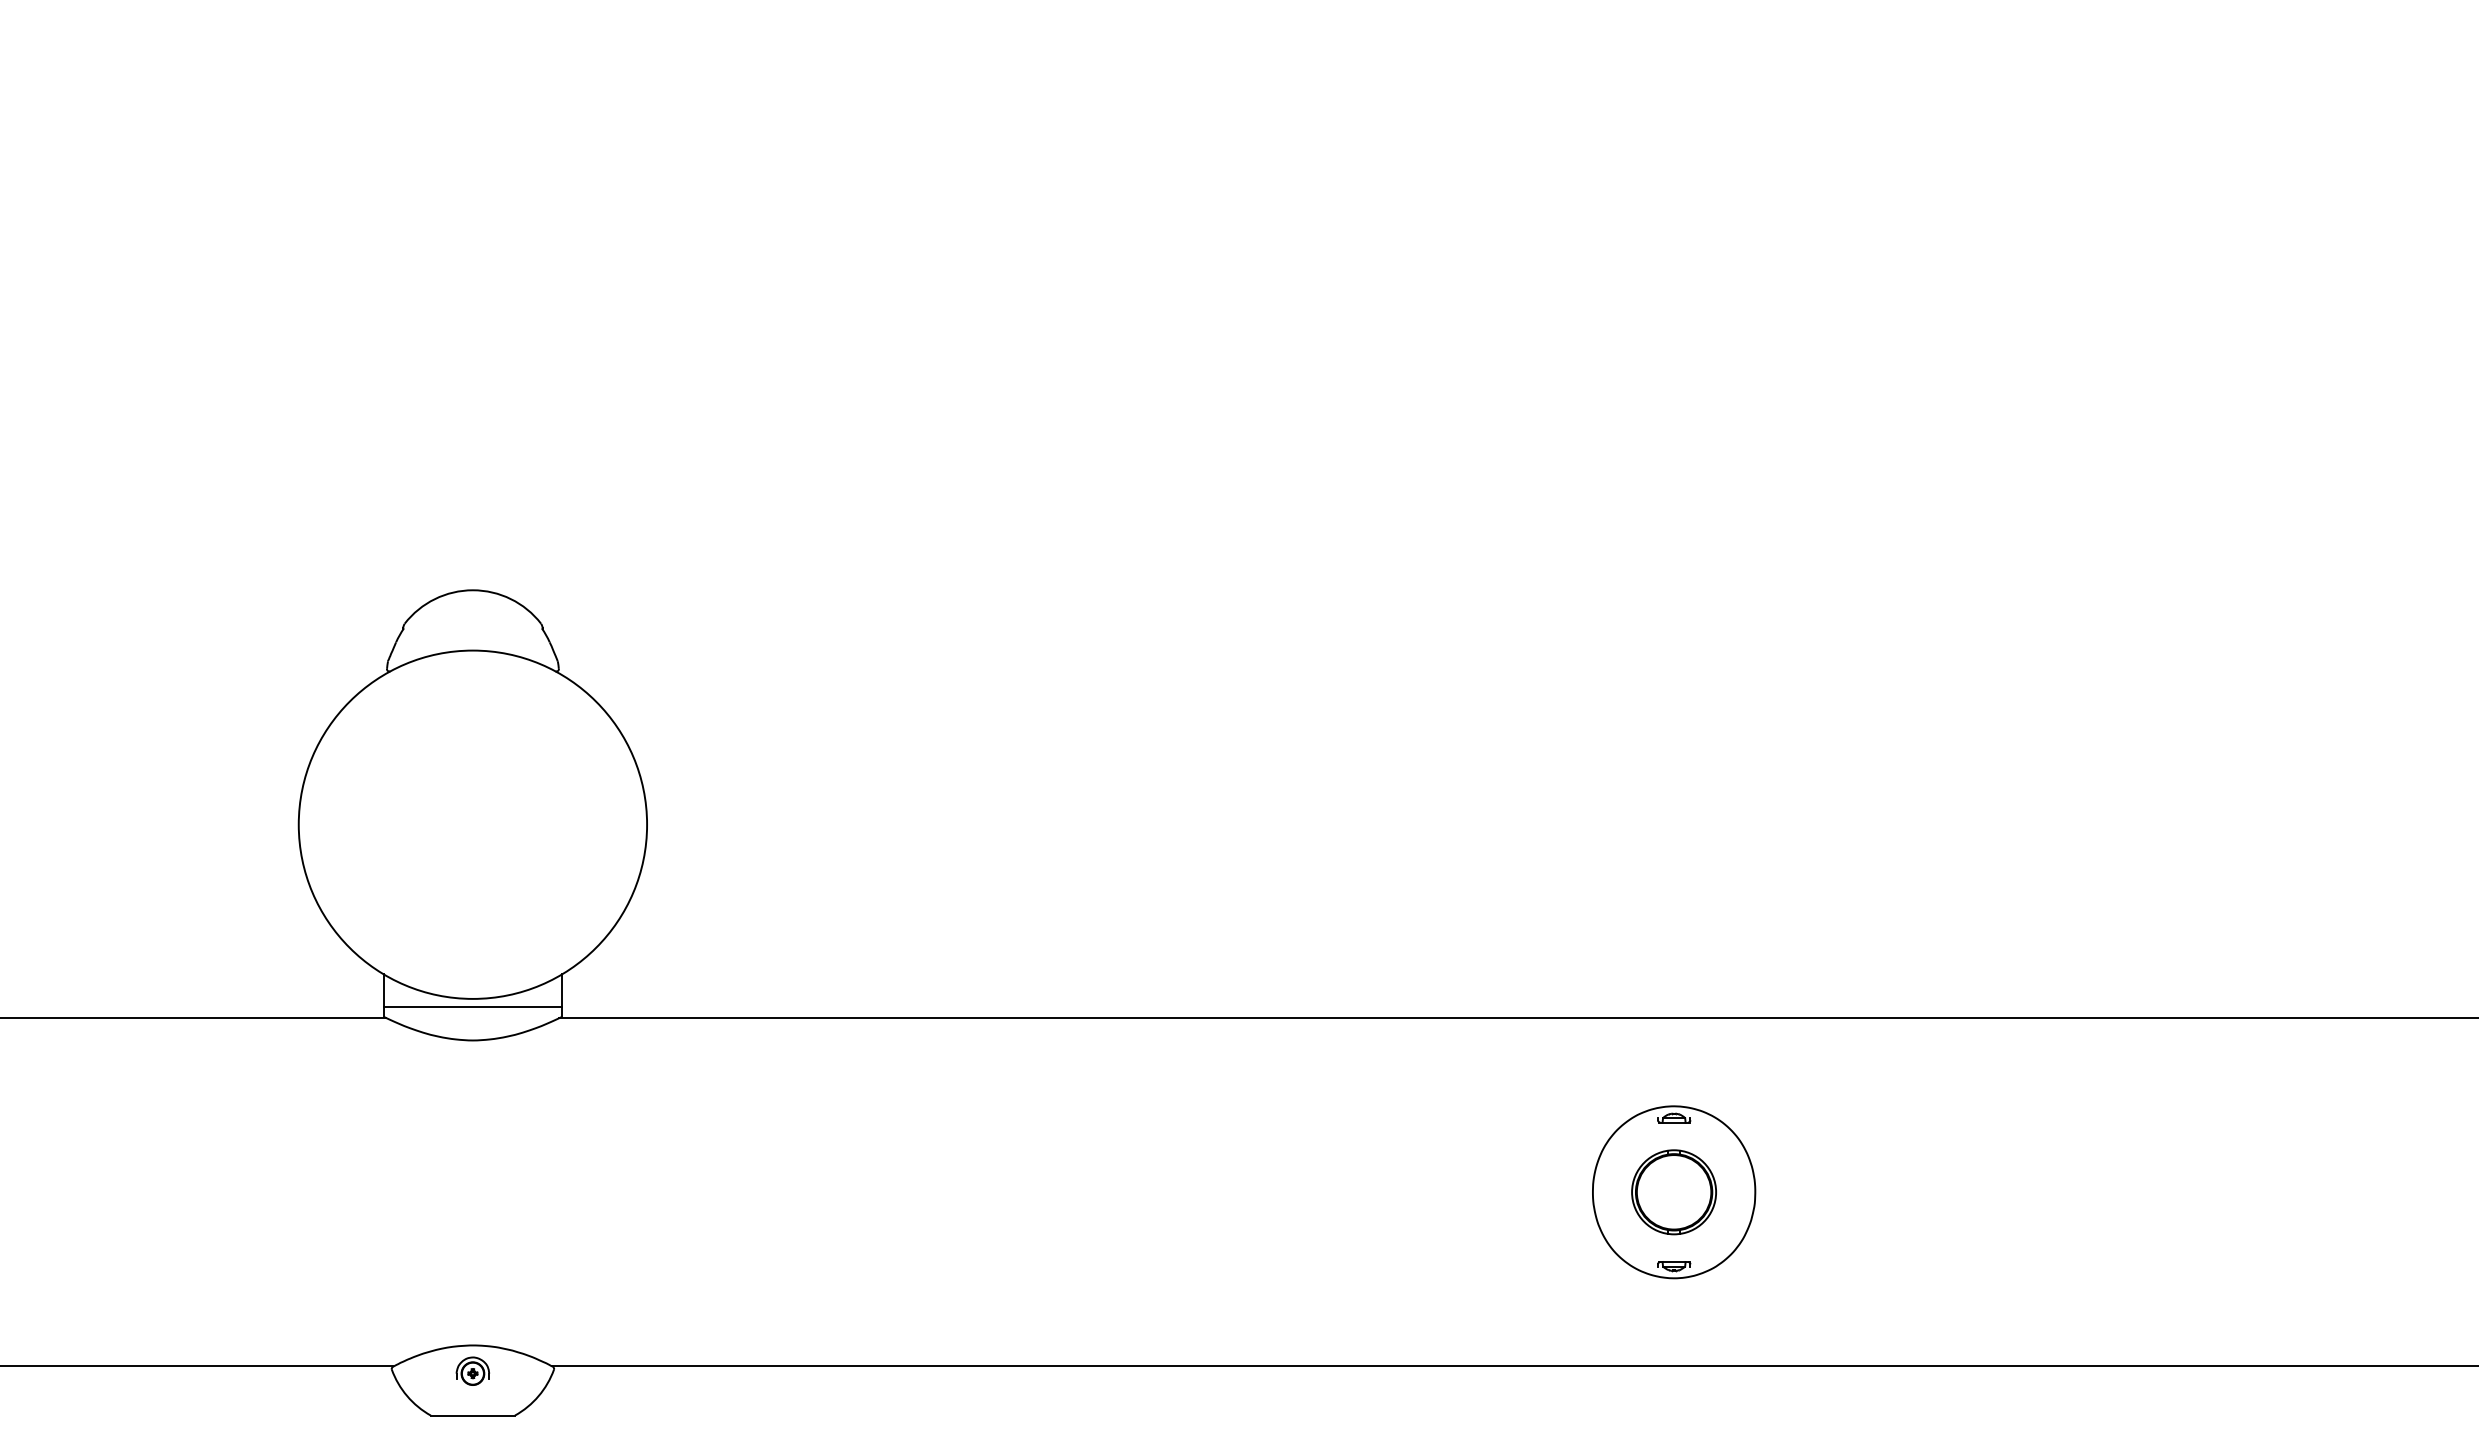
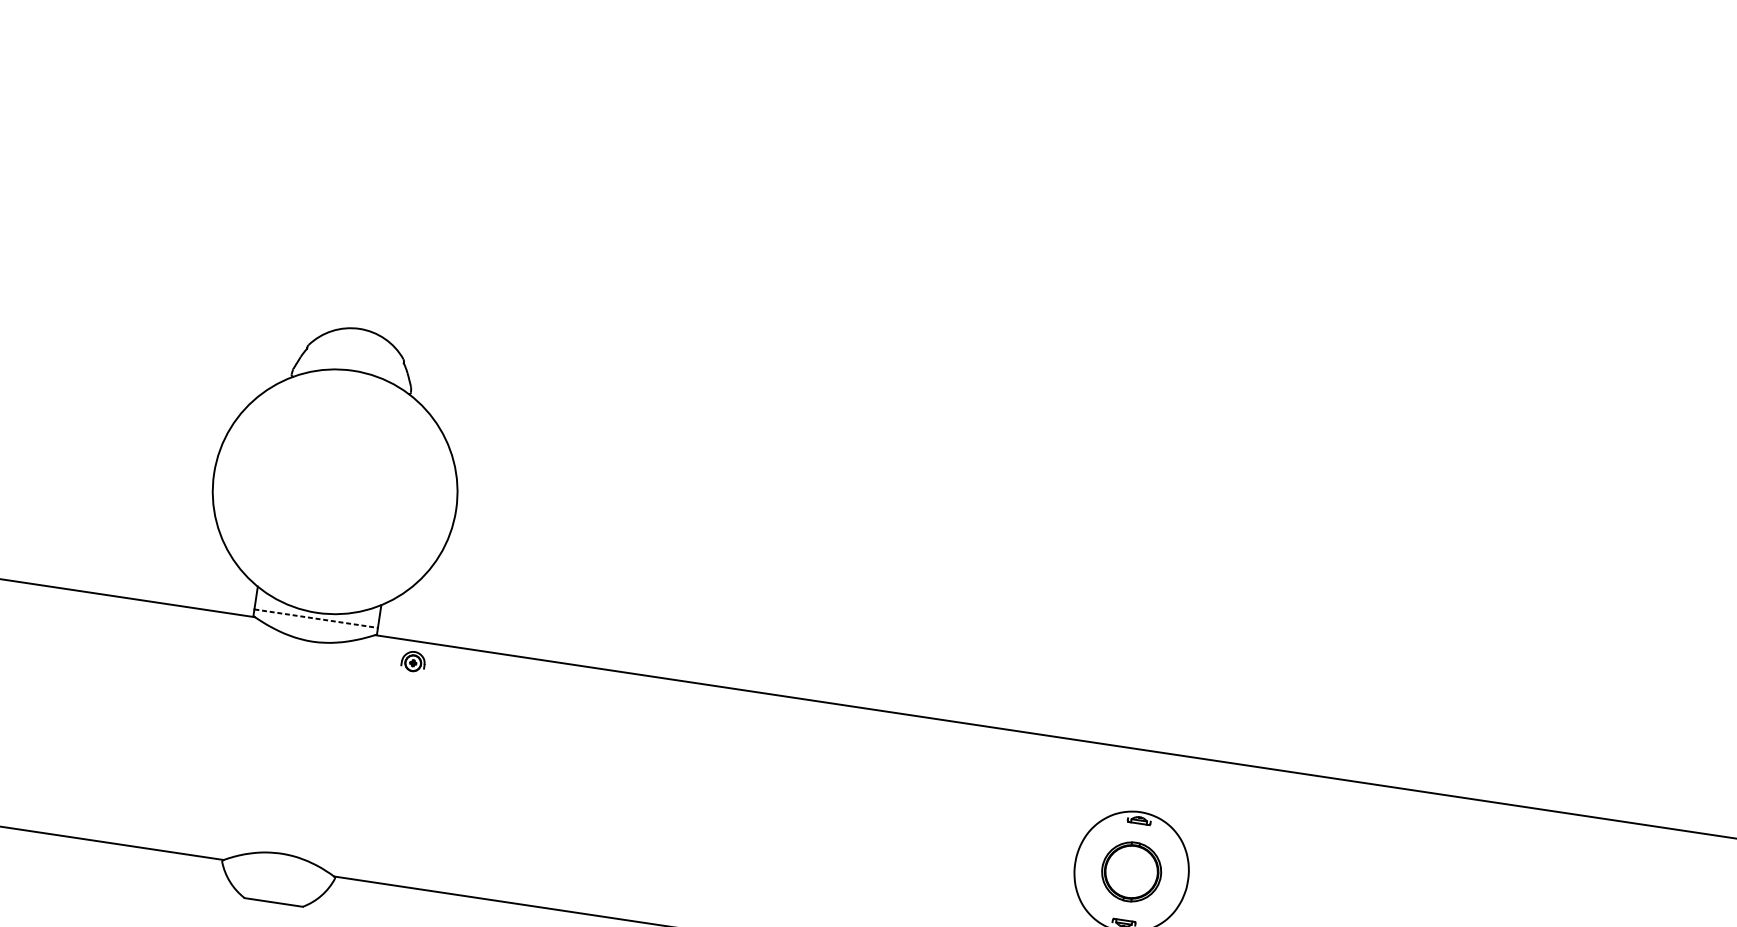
line: (472, 1007) -> (315, 618), solid -> dashed
part: (472, 1370) -> (413, 661), moved

